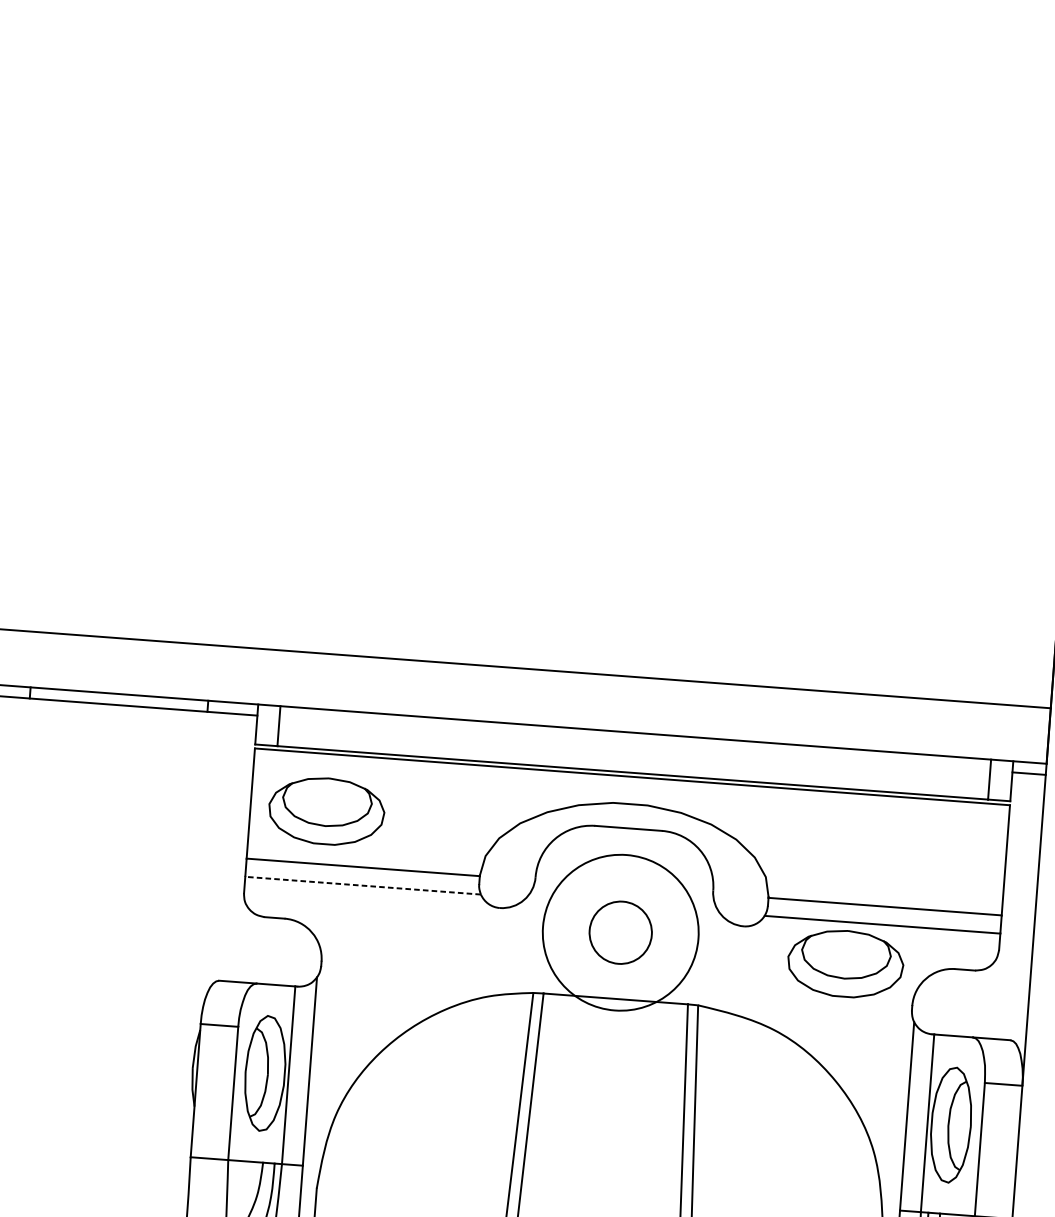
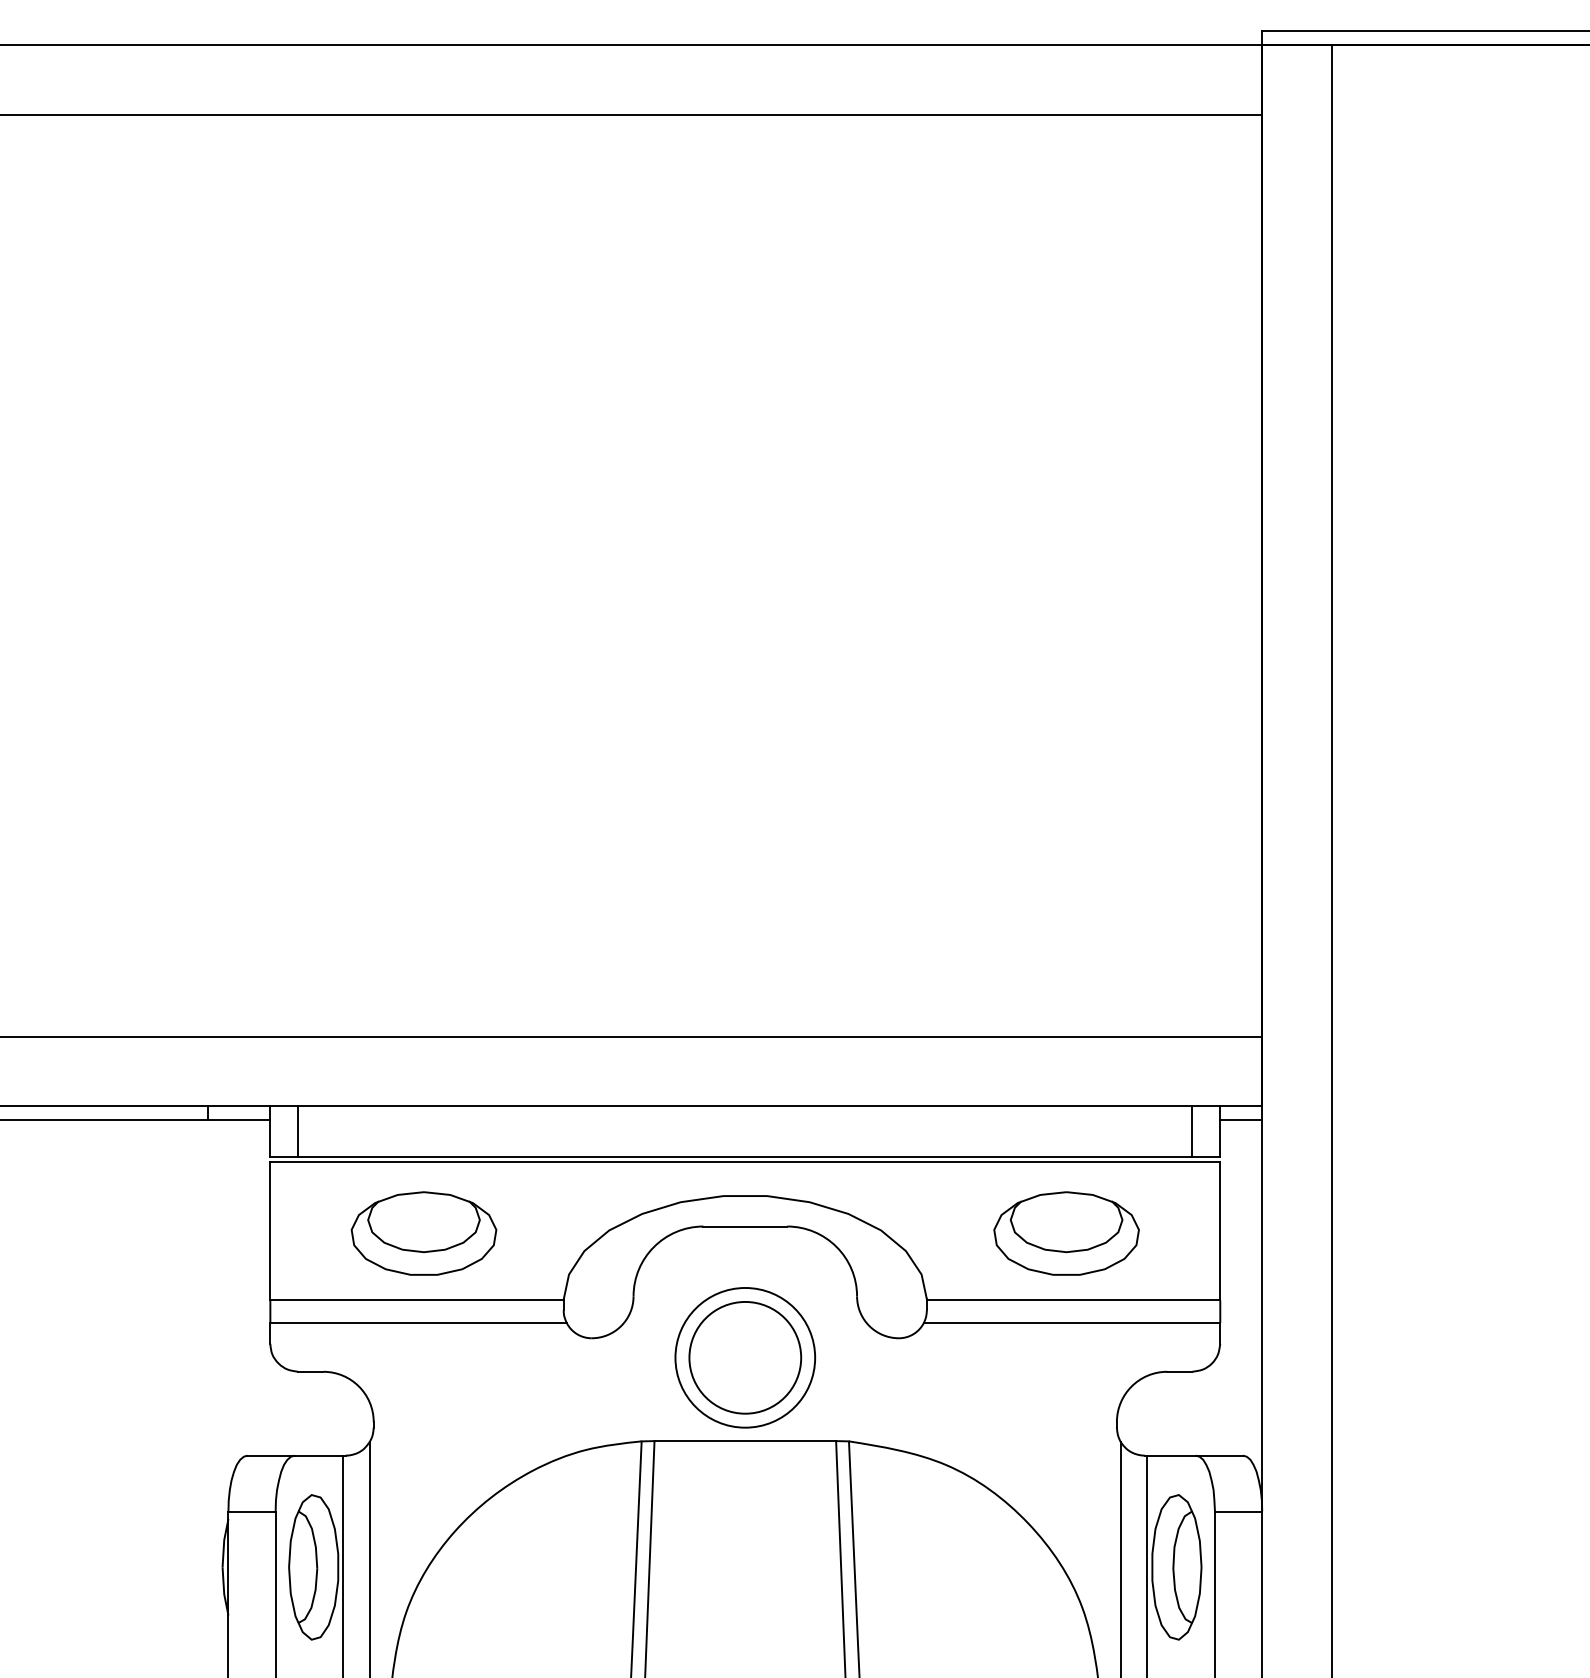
part: (326, 811) -> (423, 1233), moved
line: (363, 885) -> (418, 1323), dashed -> solid
circle: (620, 932) -> (745, 1357), size x0.71
circle: (620, 932) -> (745, 1357), size x1.43
part: (845, 963) -> (1066, 1233), moved

